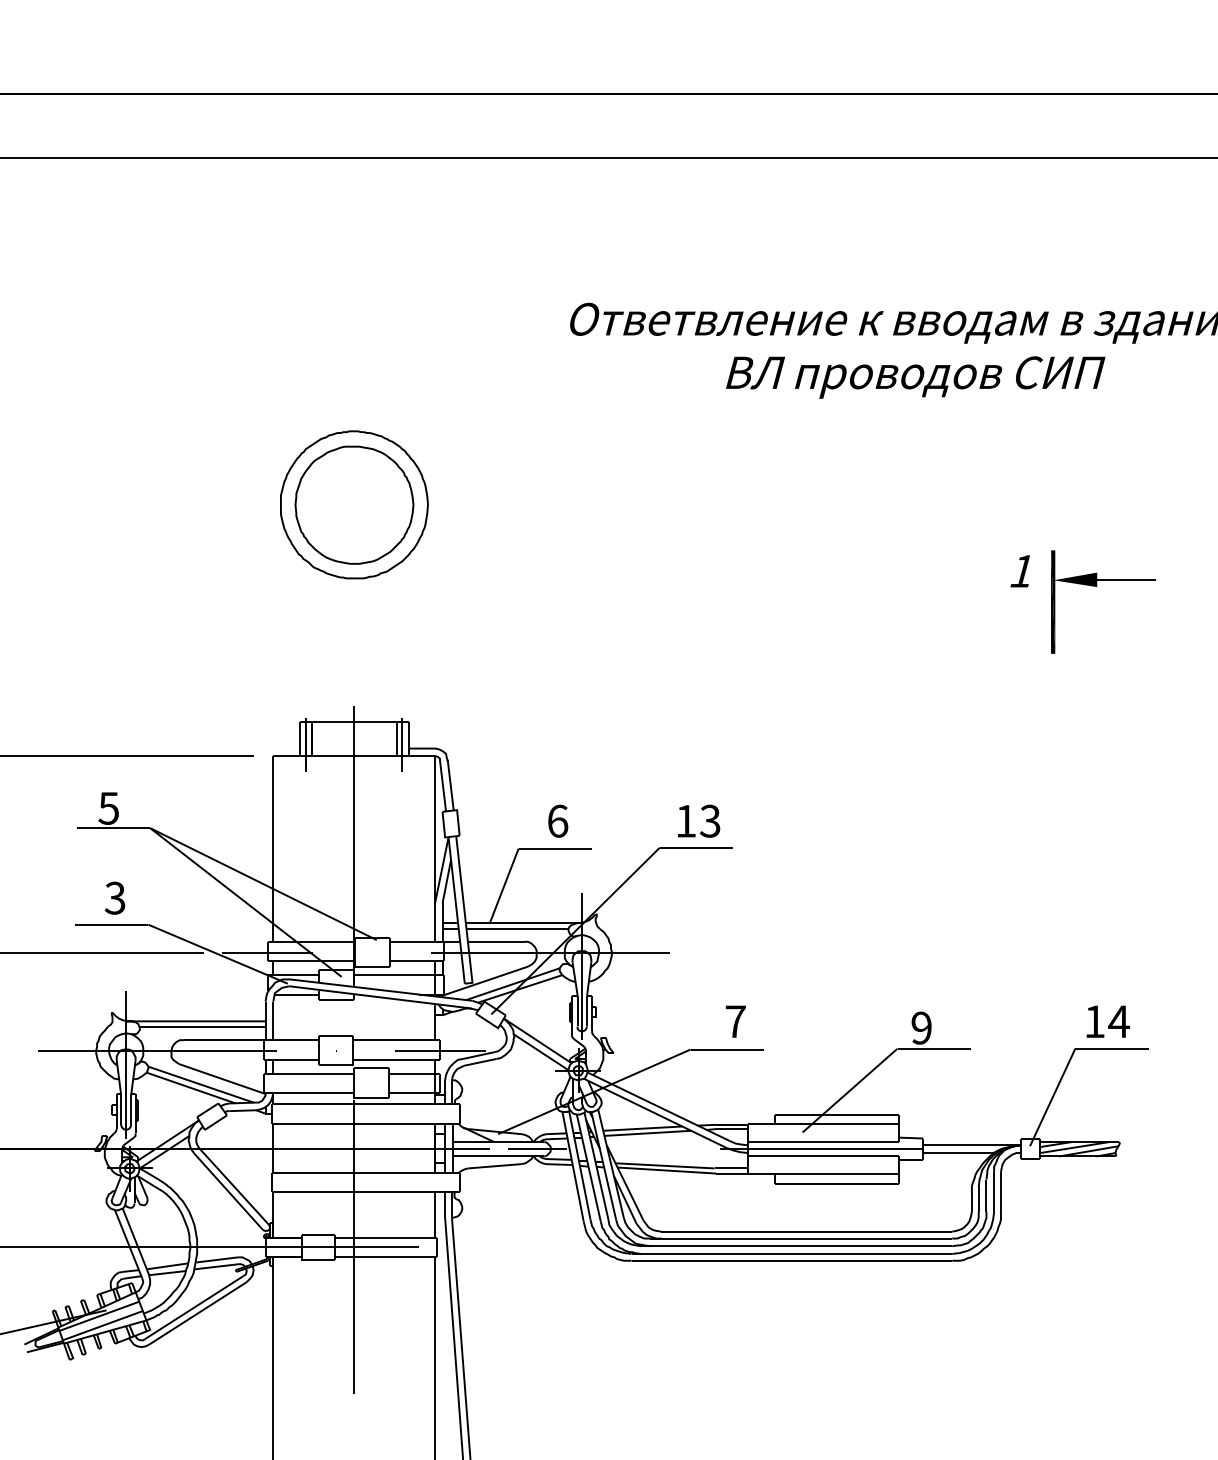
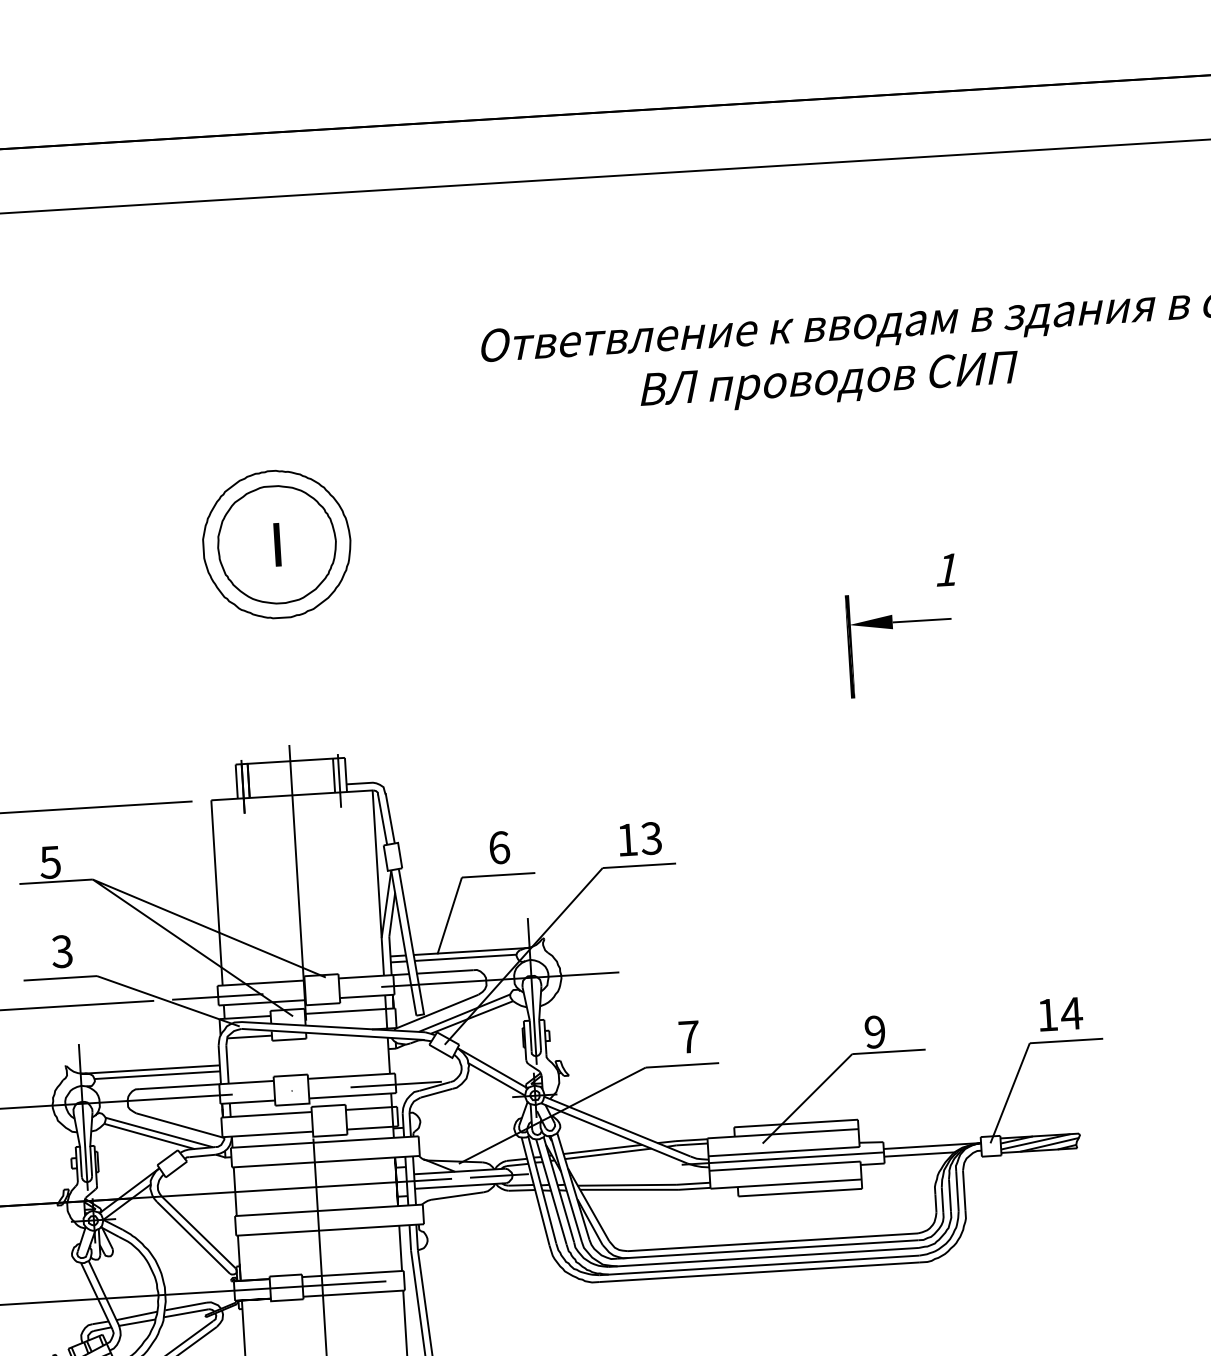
fill: (354, 505) -> (277, 545), added
part: (1097, 586) -> (893, 628), moved

